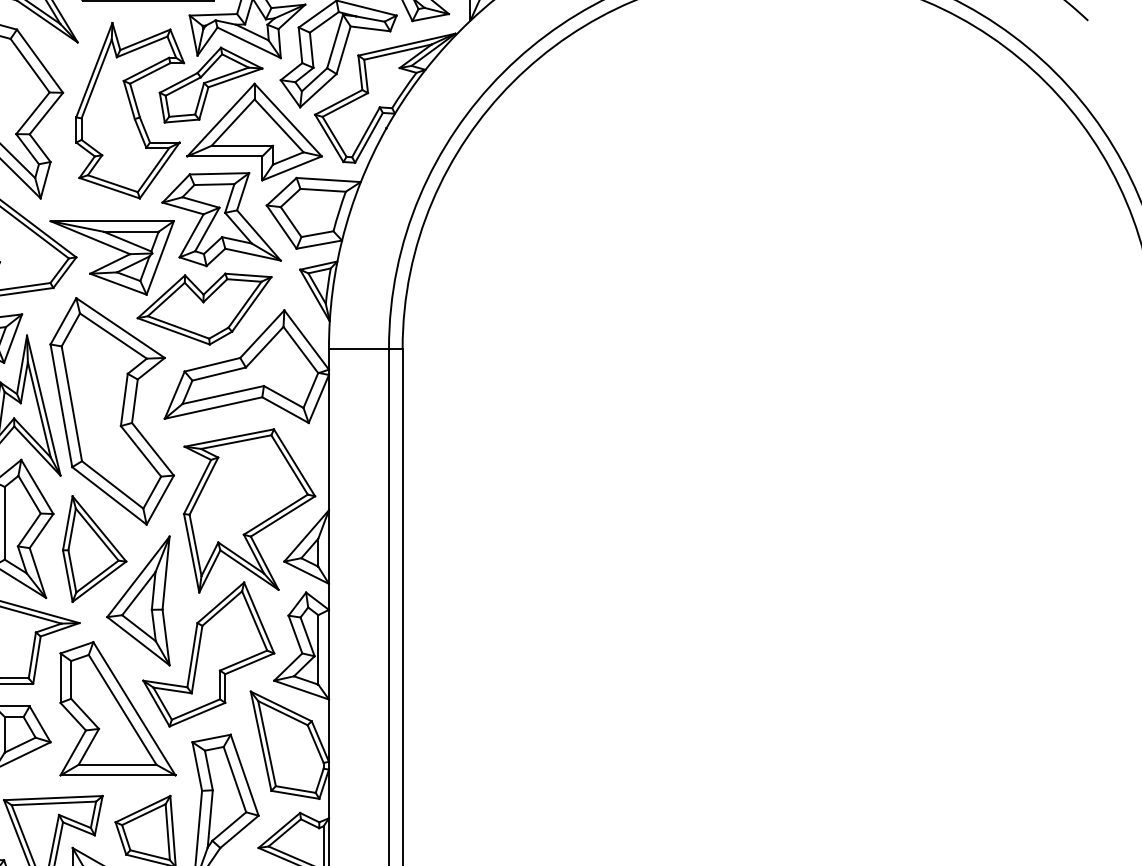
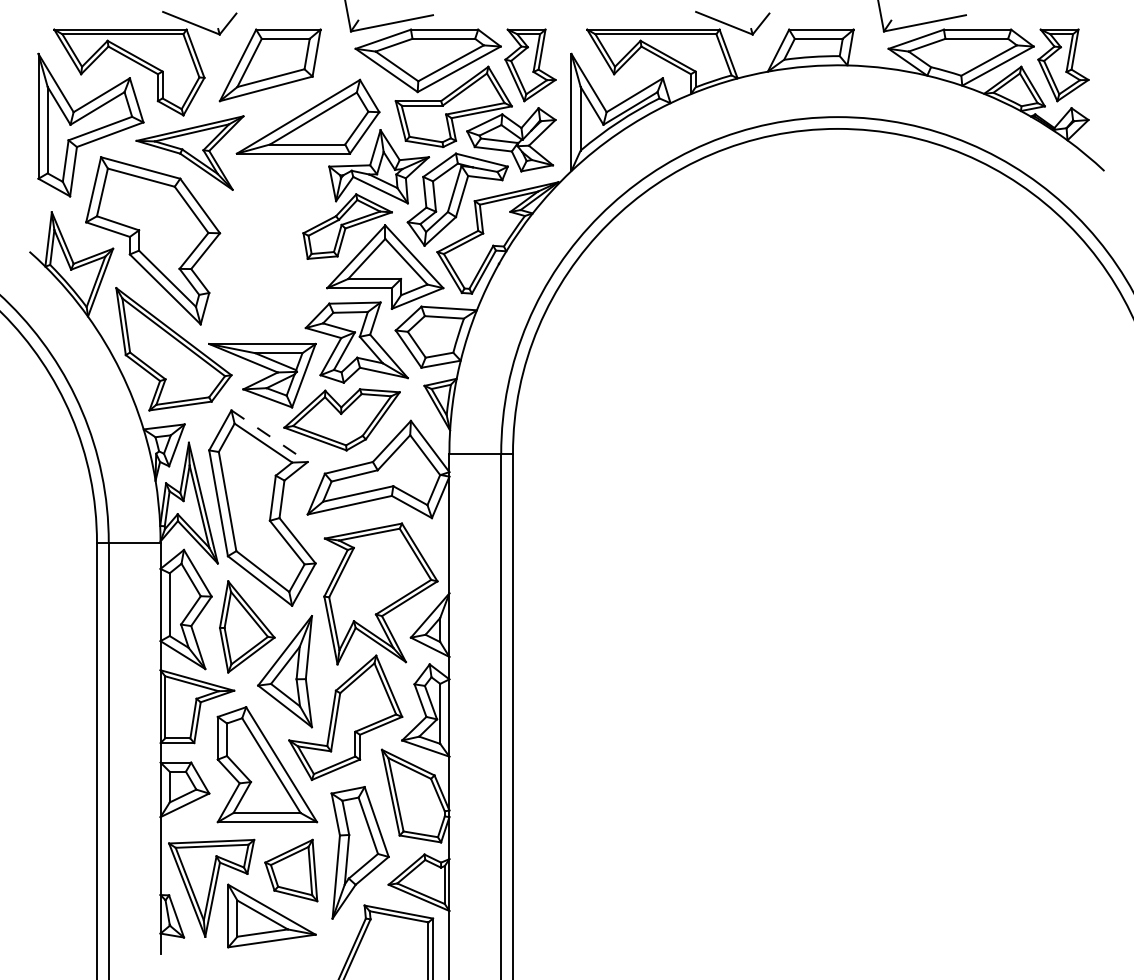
part: (129, 110) -> (277, 248), removed
line: (121, 328) -> (270, 436), solid -> dashed

